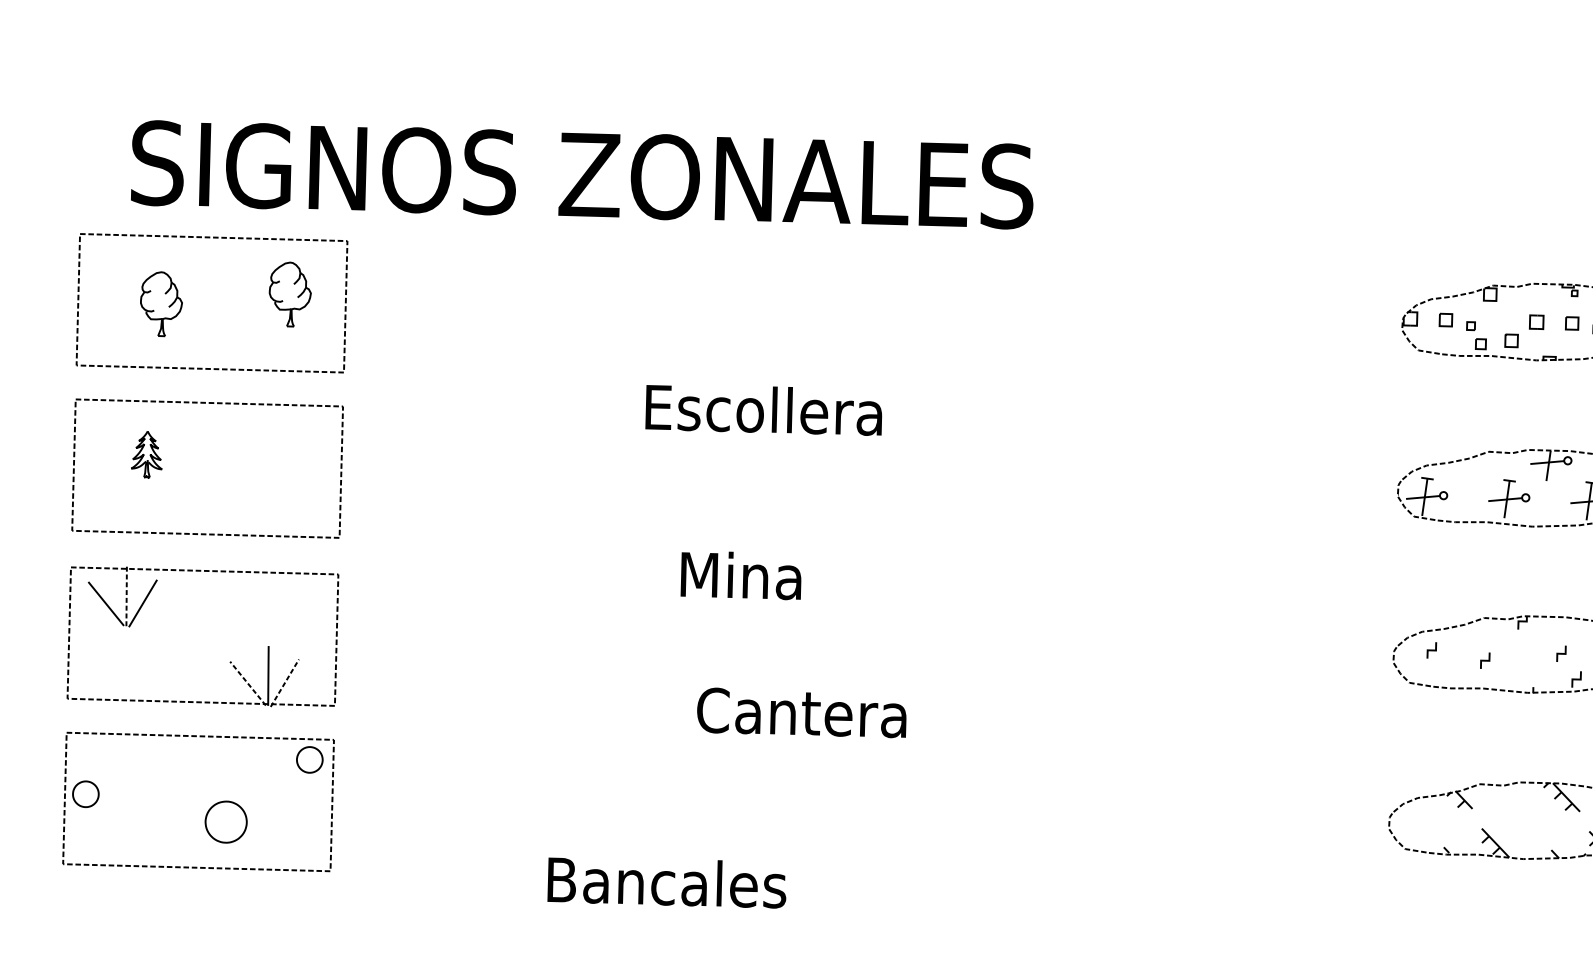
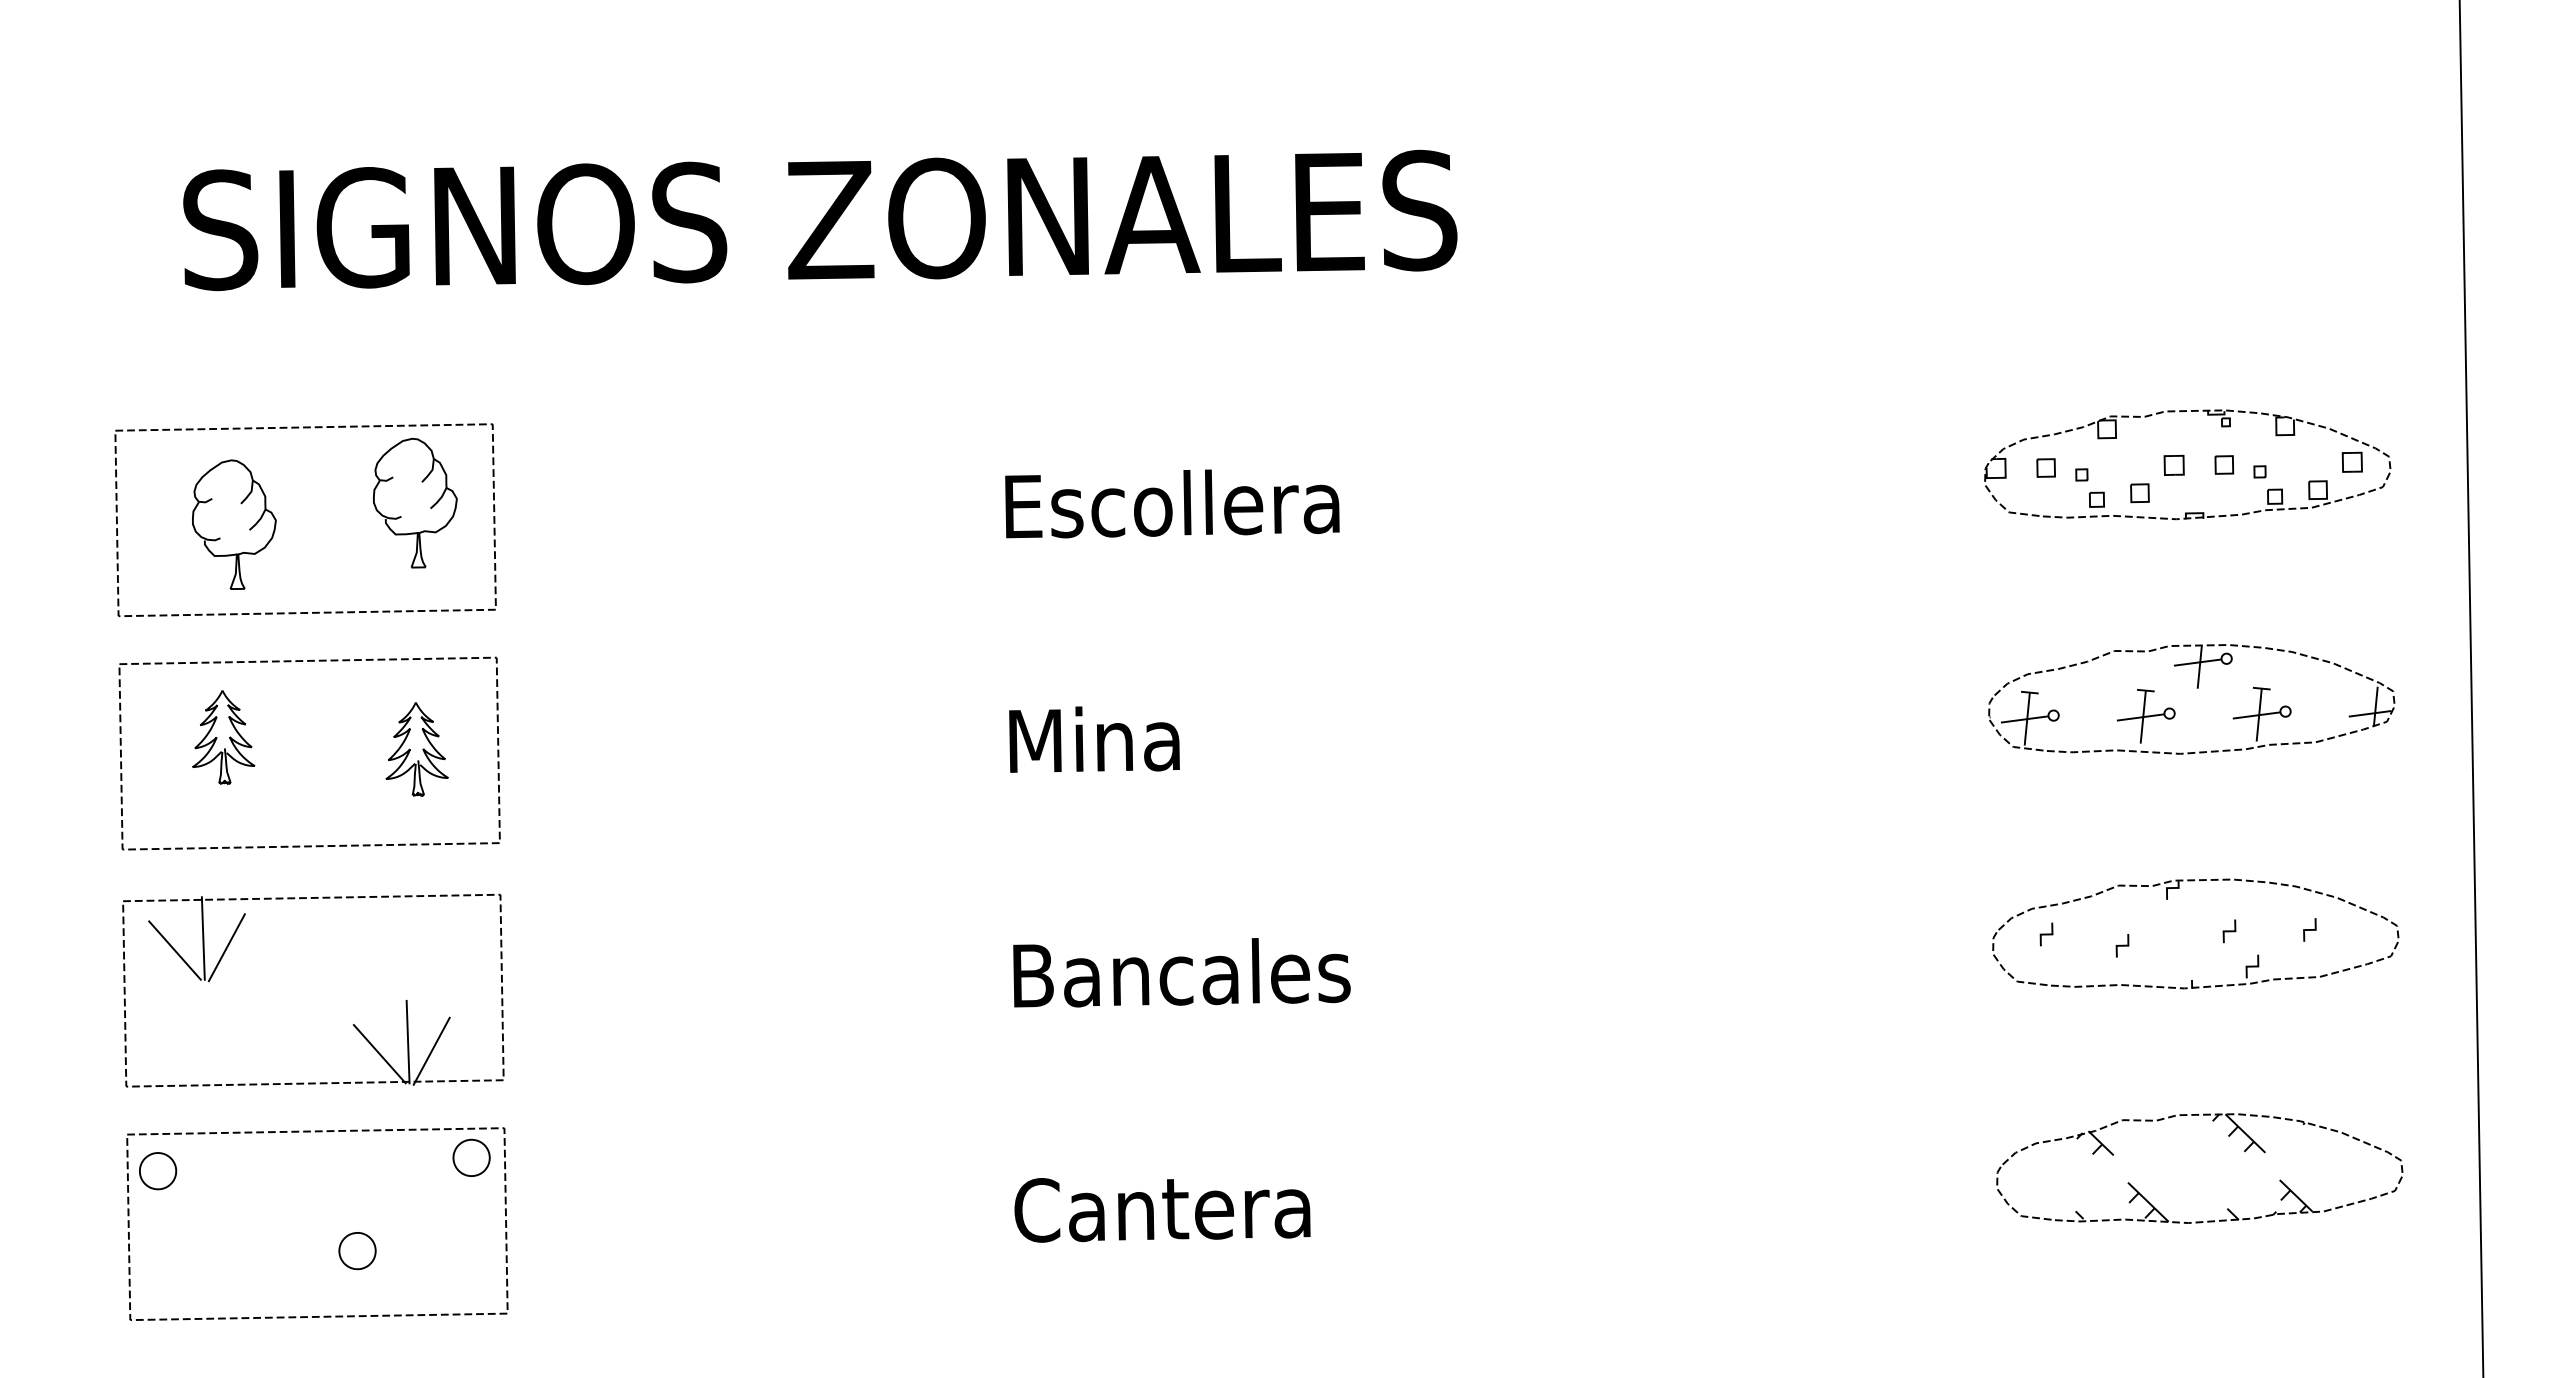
text: (582, 174) -> (820, 220), moved
part: (290, 294) -> (415, 502), size x1.43
part: (161, 304) -> (234, 524), size x1.43
text: (764, 409) -> (1172, 503), moved
part: (147, 454) -> (223, 737), size x1.43
part: (283, 469) -> (416, 749), added
text: (741, 575) -> (1094, 739), moved
line: (126, 596) -> (203, 938), dashed -> solid
line: (247, 683) -> (379, 1054), dashed -> solid
line: (284, 683) -> (431, 1051), dashed -> solid
text: (801, 714) -> (1162, 1210), moved
part: (86, 794) -> (158, 1171), moved
part: (226, 822) -> (357, 1251), size x0.62
text: (666, 882) -> (1181, 972), moved

